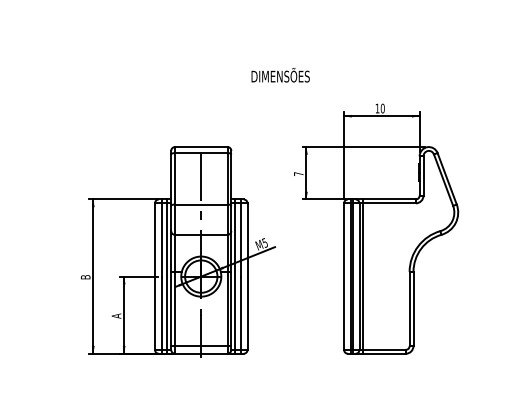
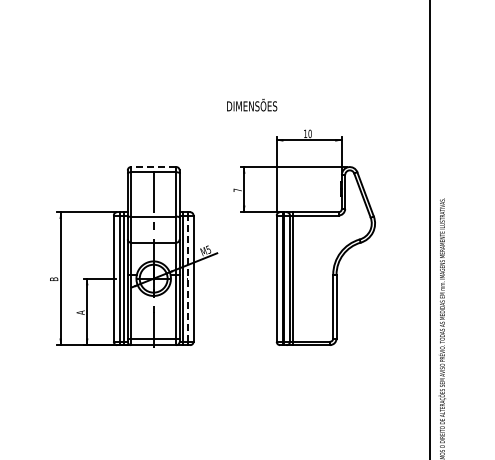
text: (281, 74) -> (252, 104), moved
line: (201, 147) -> (153, 167), solid -> dashed
line: (240, 276) -> (187, 278), solid -> dashed

